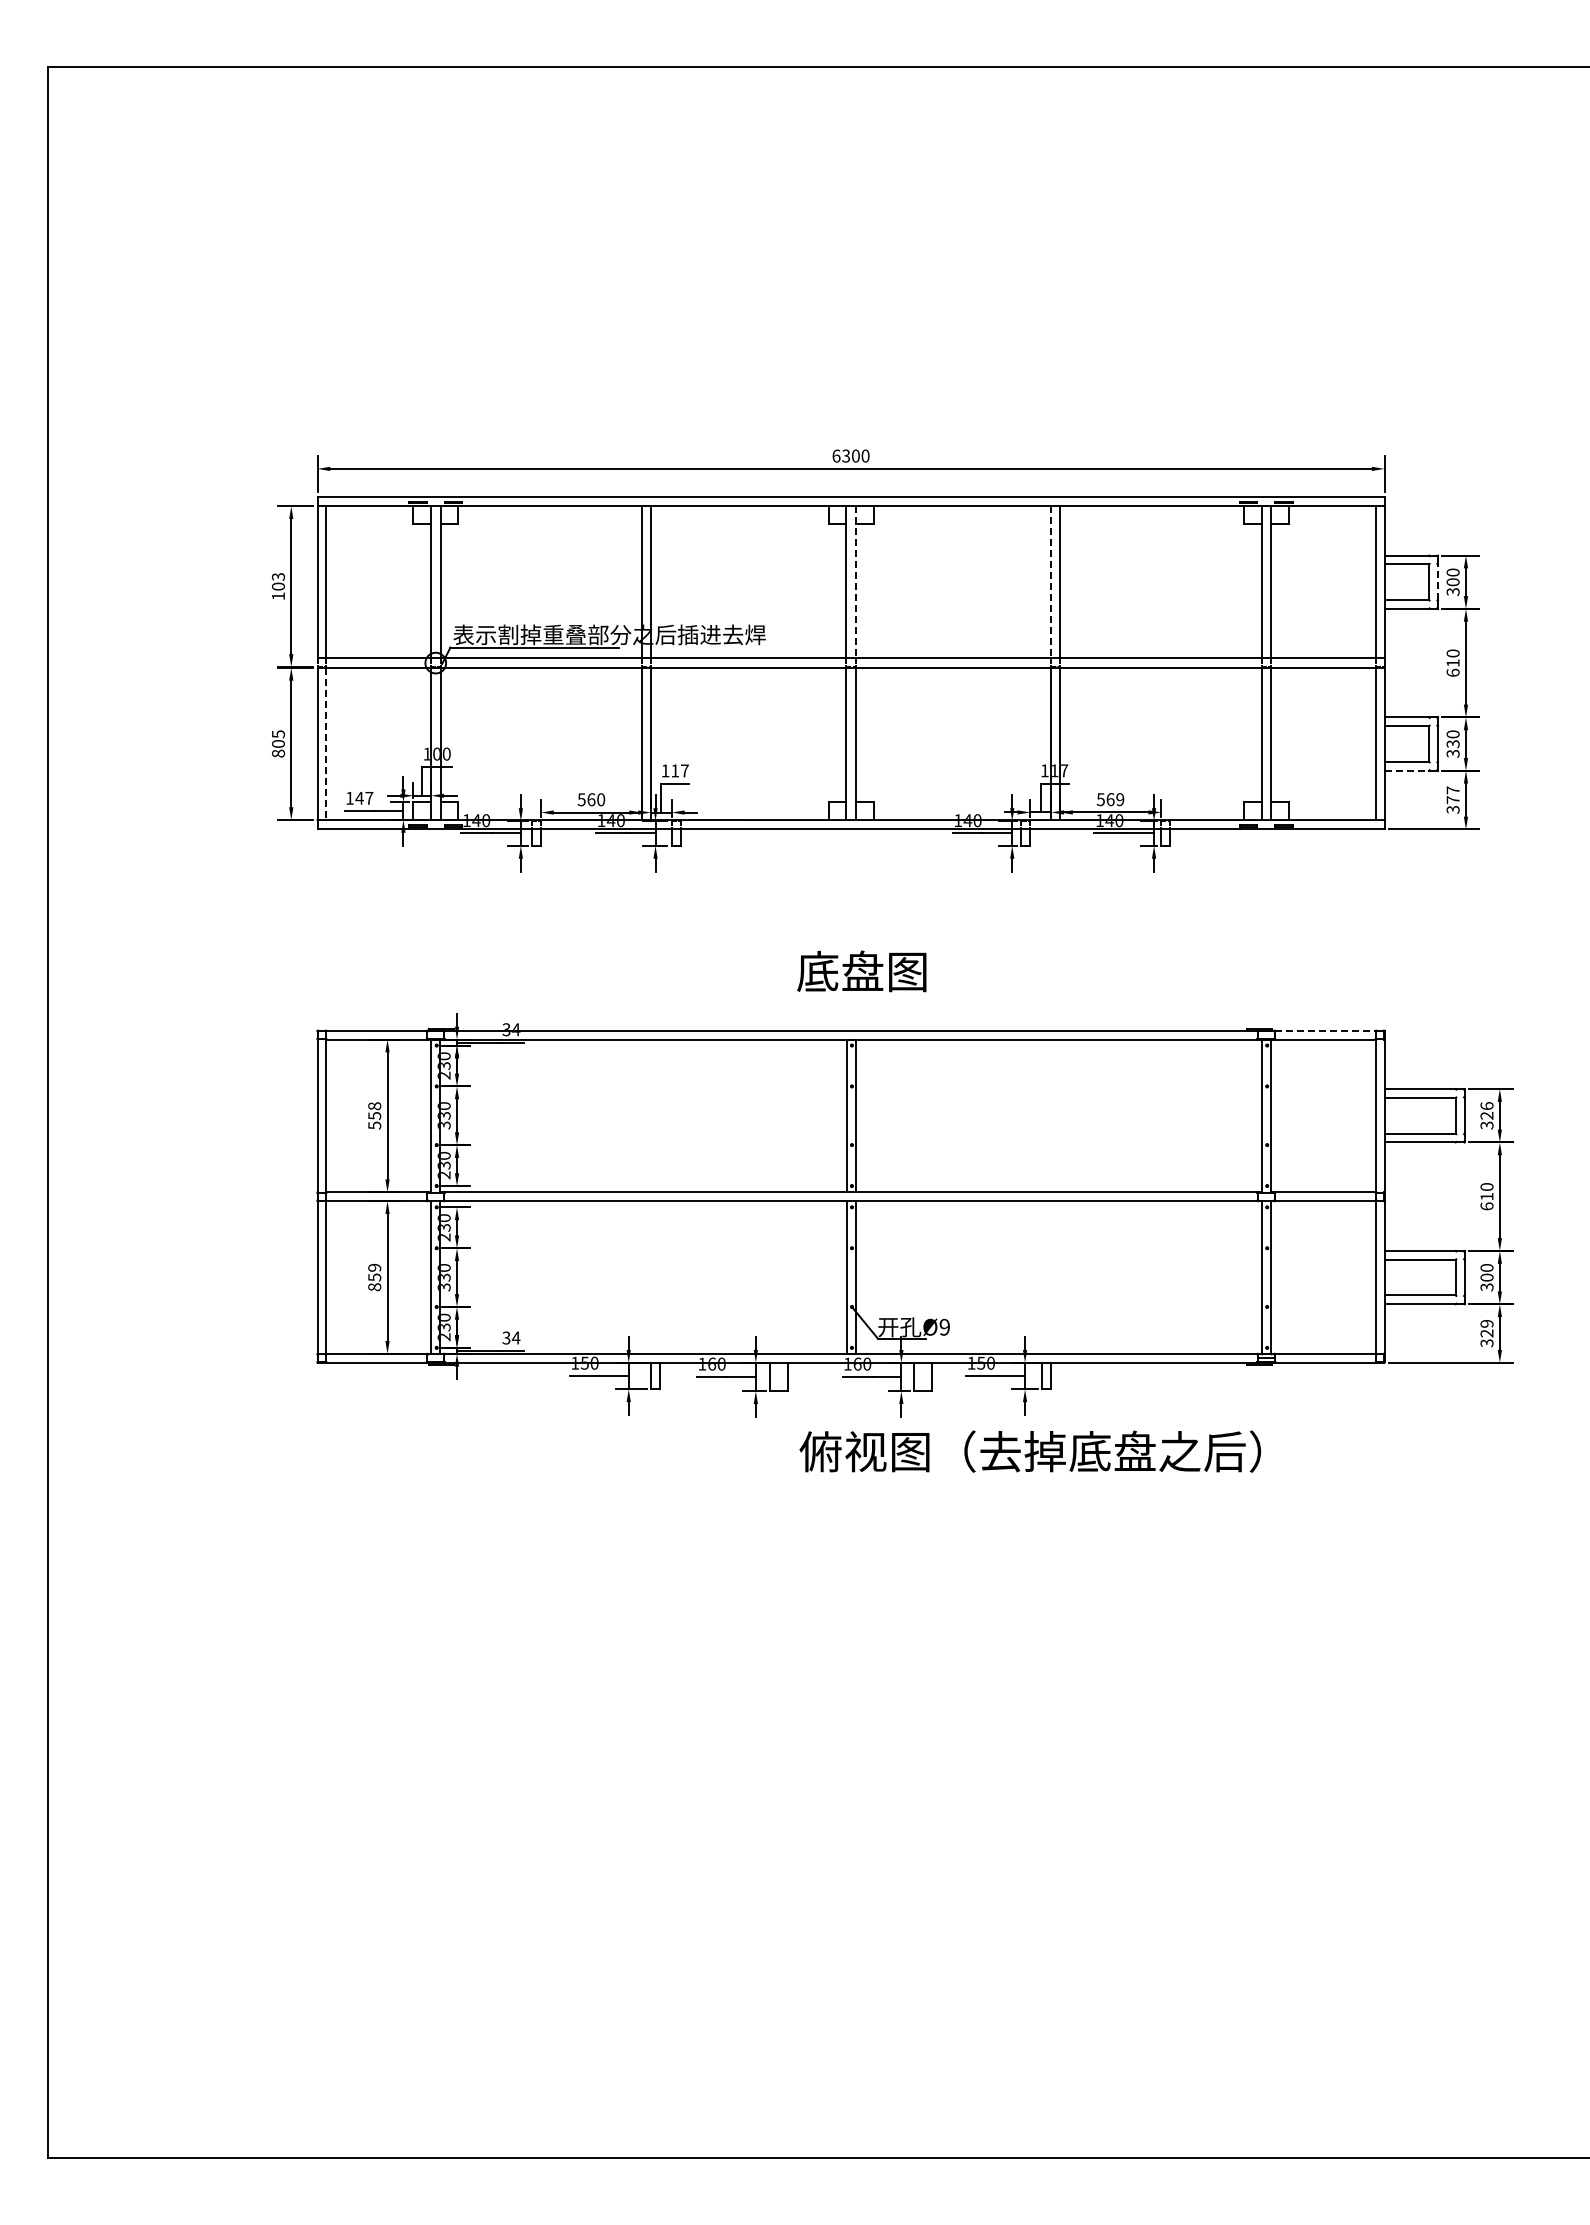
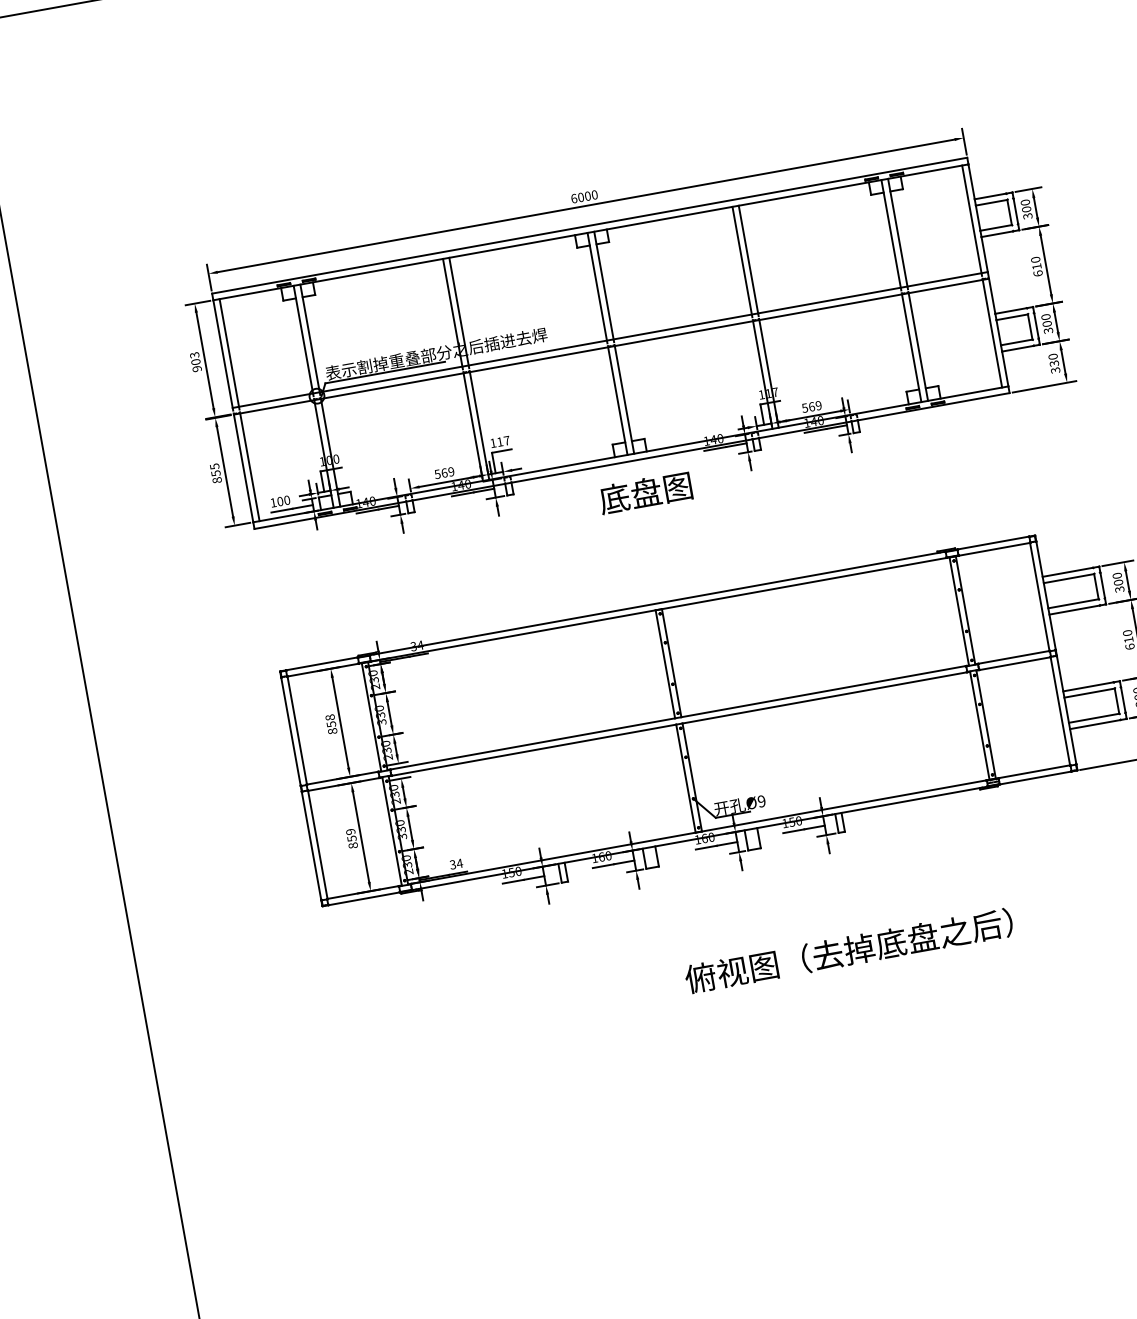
text: (846, 455) -> (581, 196), 6300 -> 6000
line: (855, 582) -> (603, 285), dashed -> solid
line: (1051, 582) -> (742, 260), dashed -> solid
line: (1437, 582) -> (1015, 211), dashed -> solid
text: (277, 596) -> (196, 369), 103 -> 903
text: (277, 744) -> (215, 473), 805 -> 855
line: (326, 744) -> (250, 467), dashed -> solid
text: (1452, 744) -> (1046, 324), 330 -> 300
line: (1407, 770) -> (1018, 348), dashed -> solid
text: (1452, 795) -> (1053, 360), 377 -> 330
text: (364, 797) -> (283, 500), 147 -> 100
text: (601, 799) -> (451, 471), 560 -> 569
text: (861, 971) -> (645, 492), moved
line: (1325, 1030) -> (993, 542), dashed -> solid
text: (1486, 1110) -> (1117, 579), 326 -> 300
text: (374, 1125) -> (332, 731), 558 -> 858
text: (1030, 1451) -> (849, 950), moved

